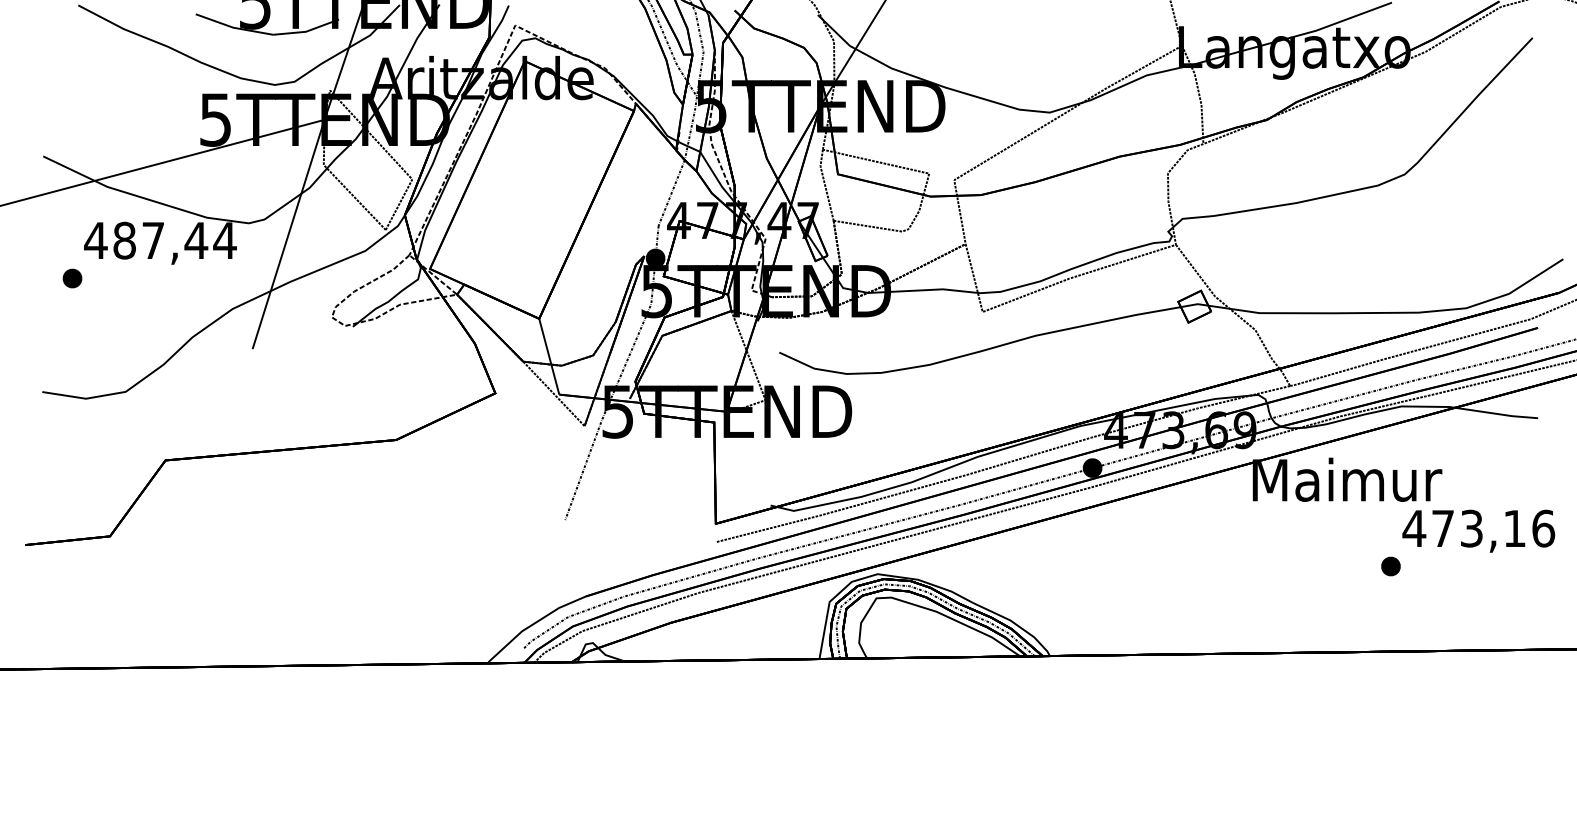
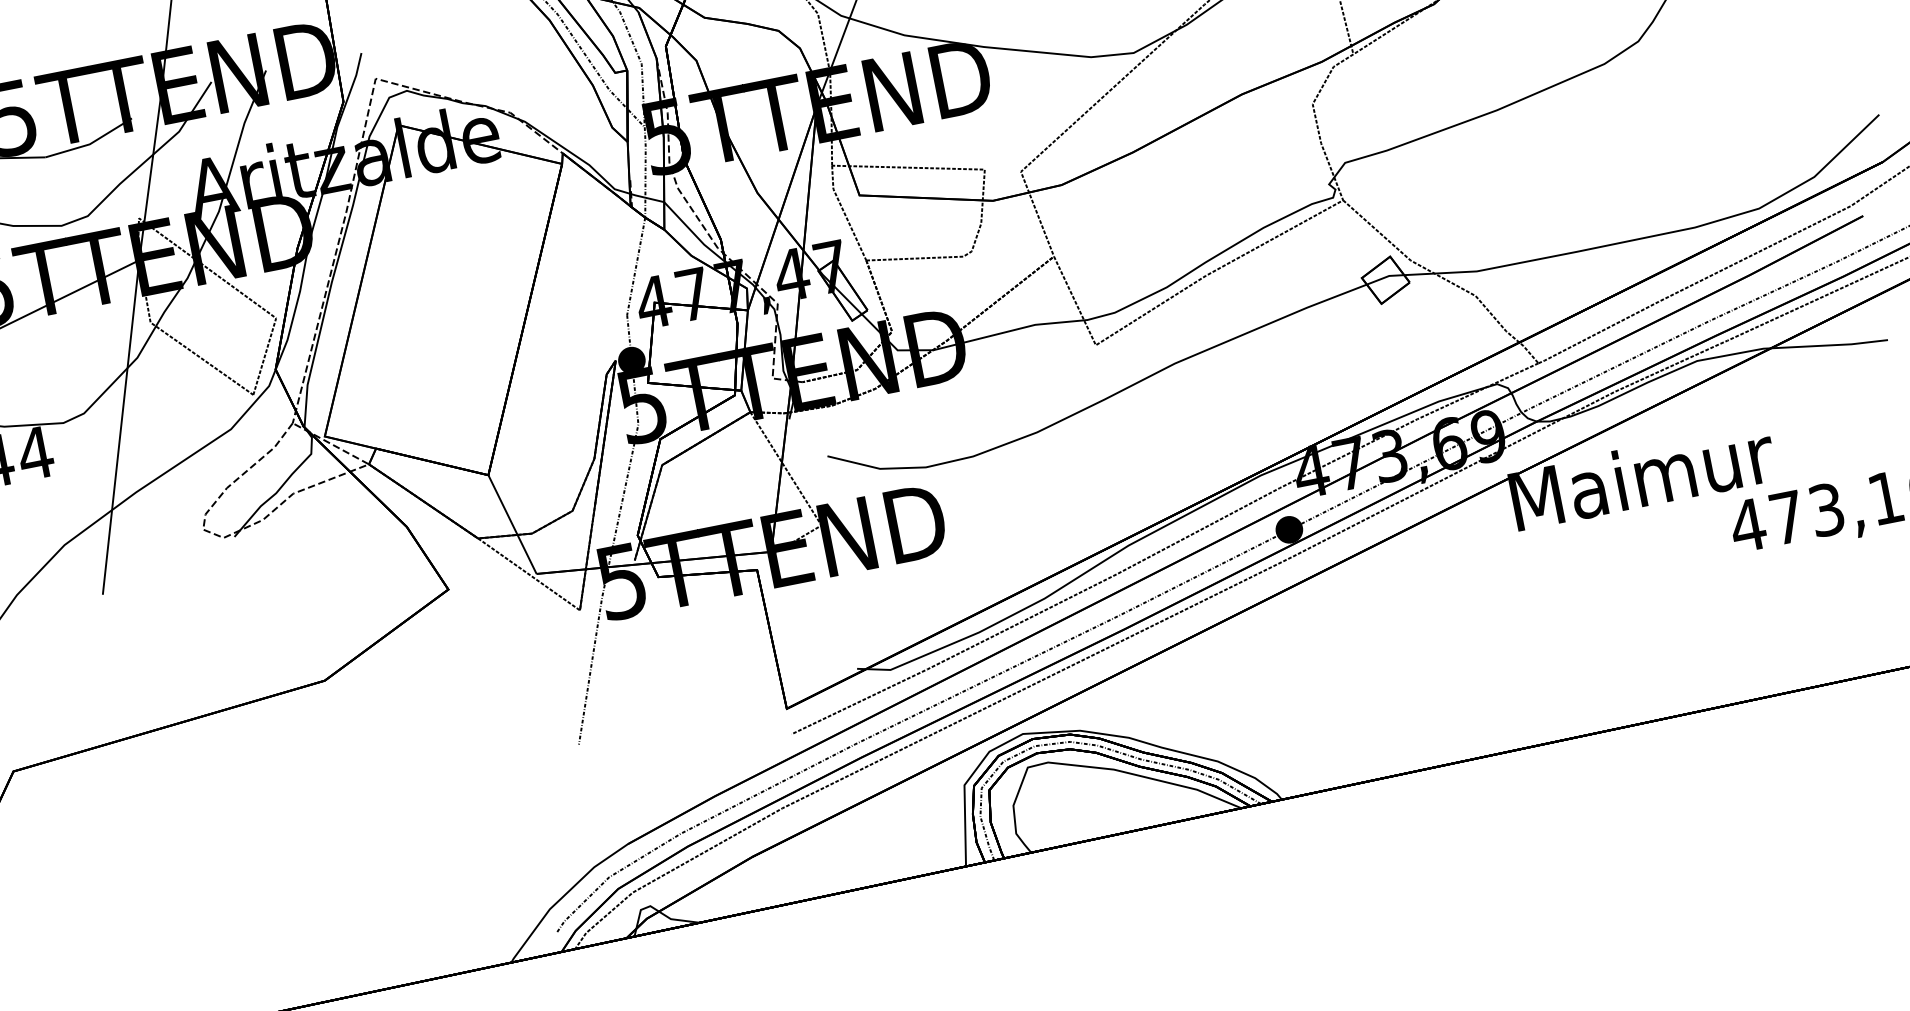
part: (1390, 566) -> (1725, 583), removed

